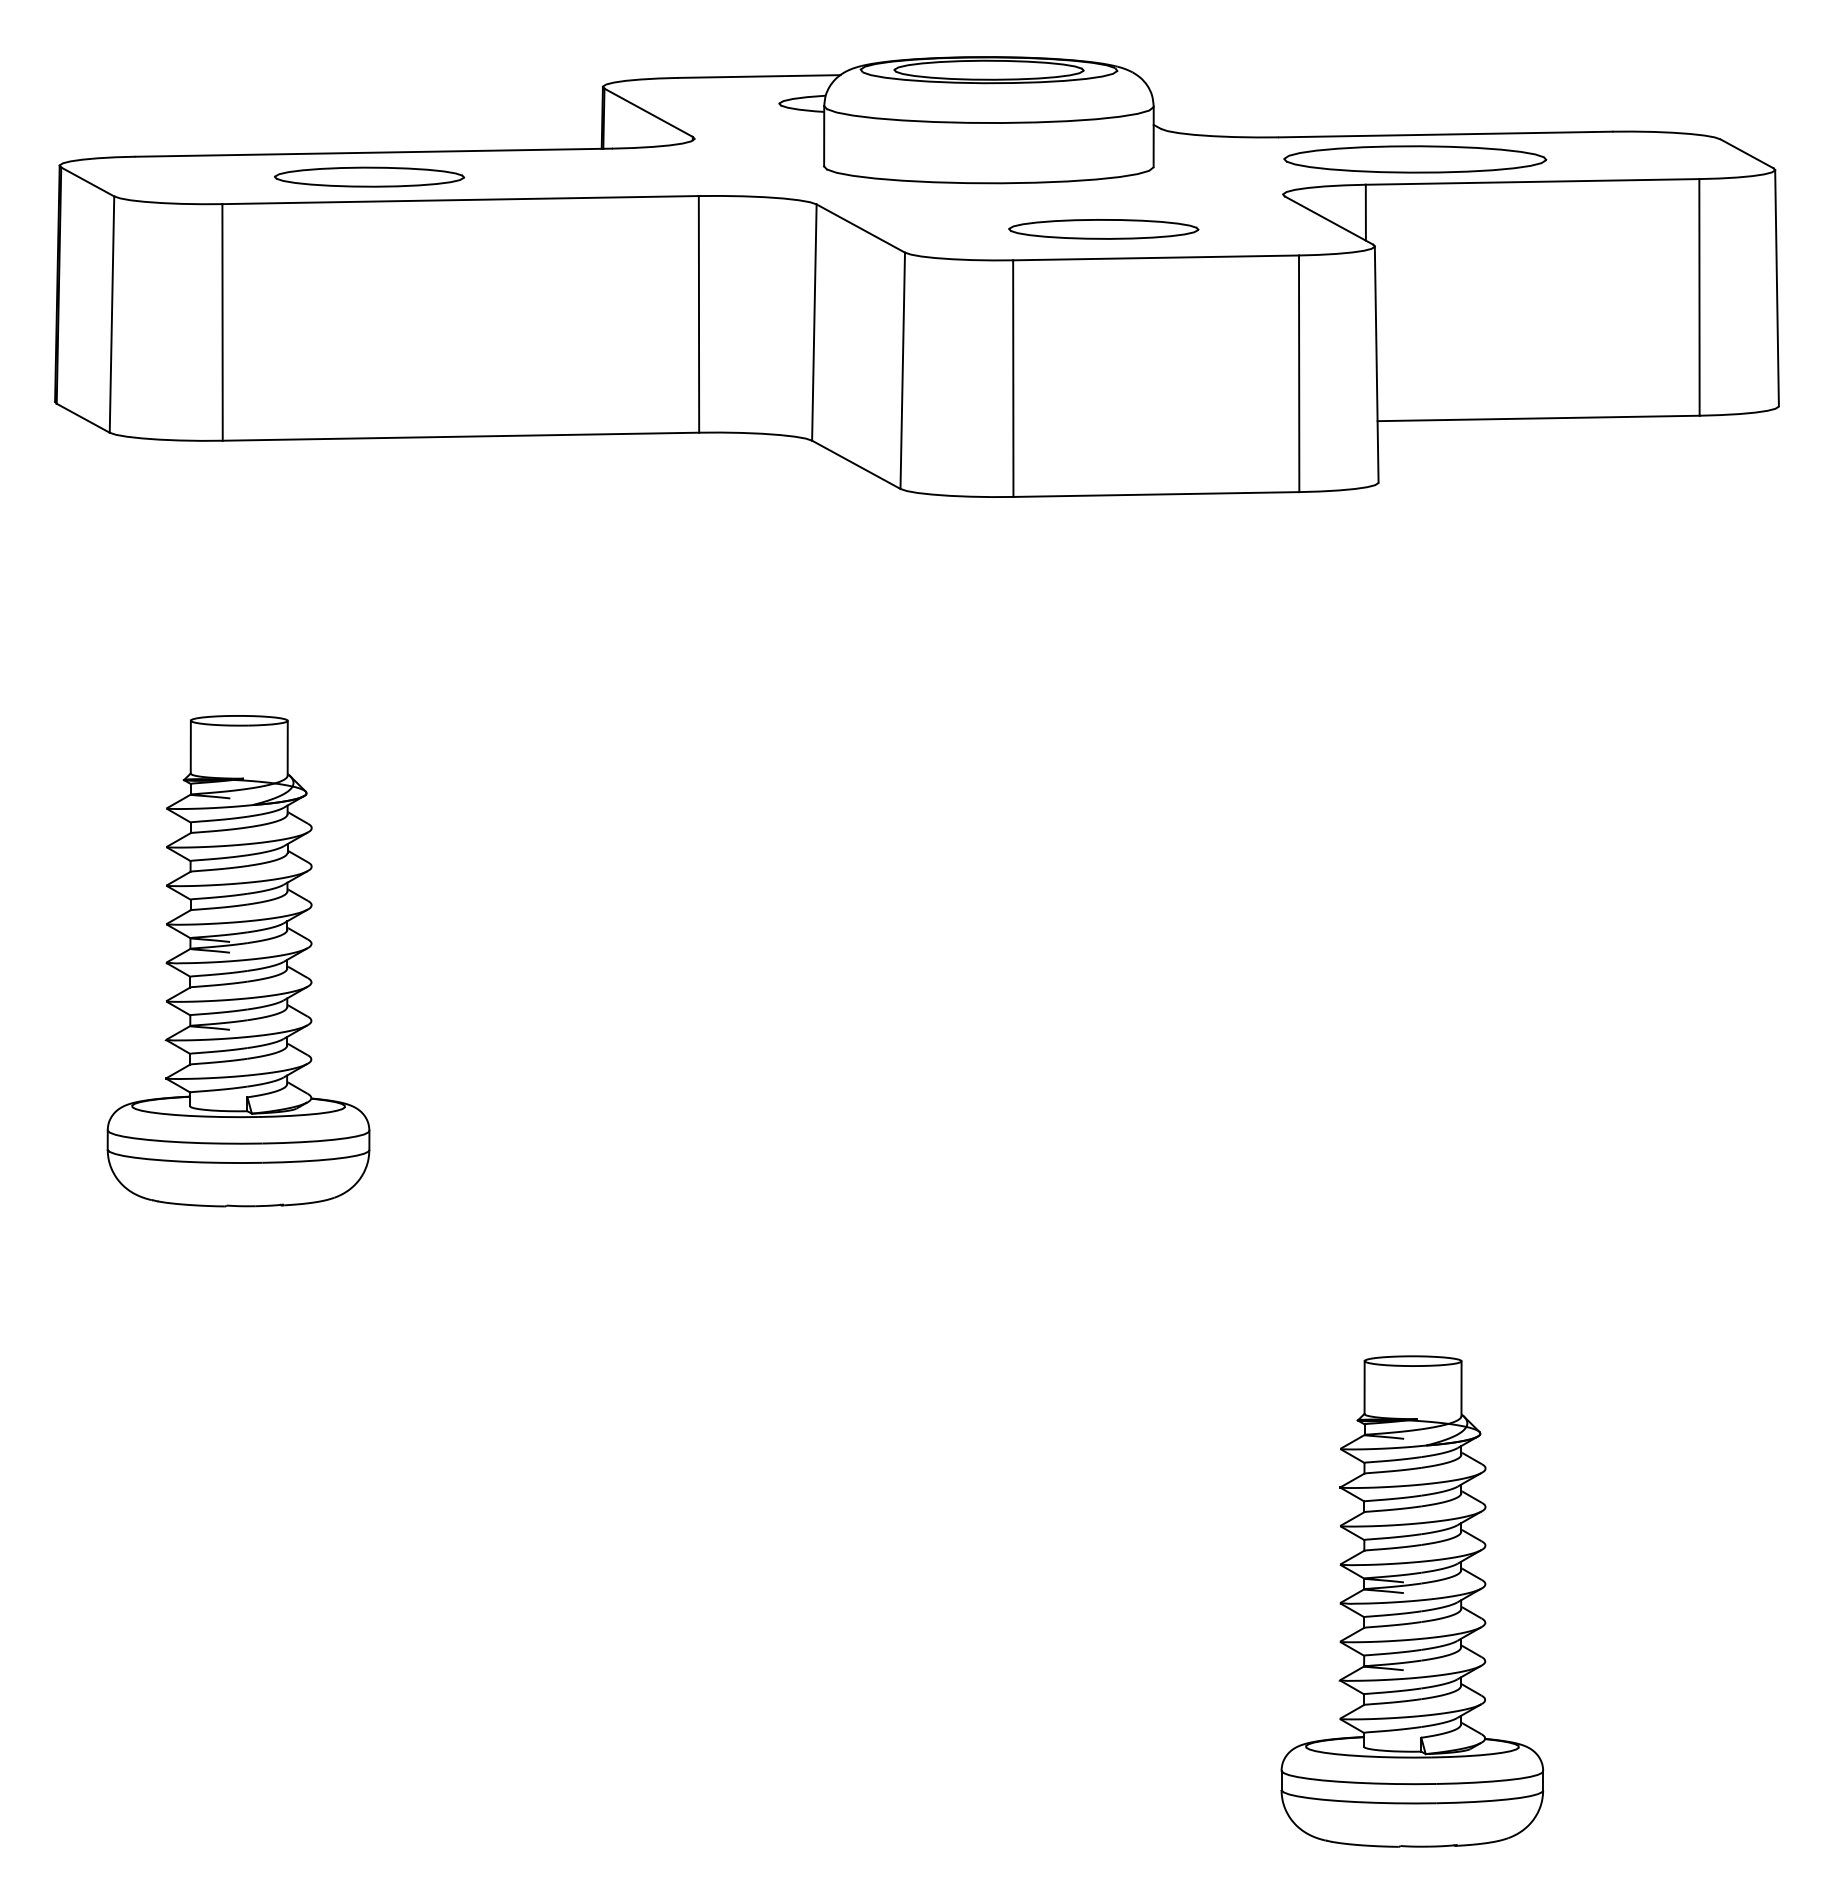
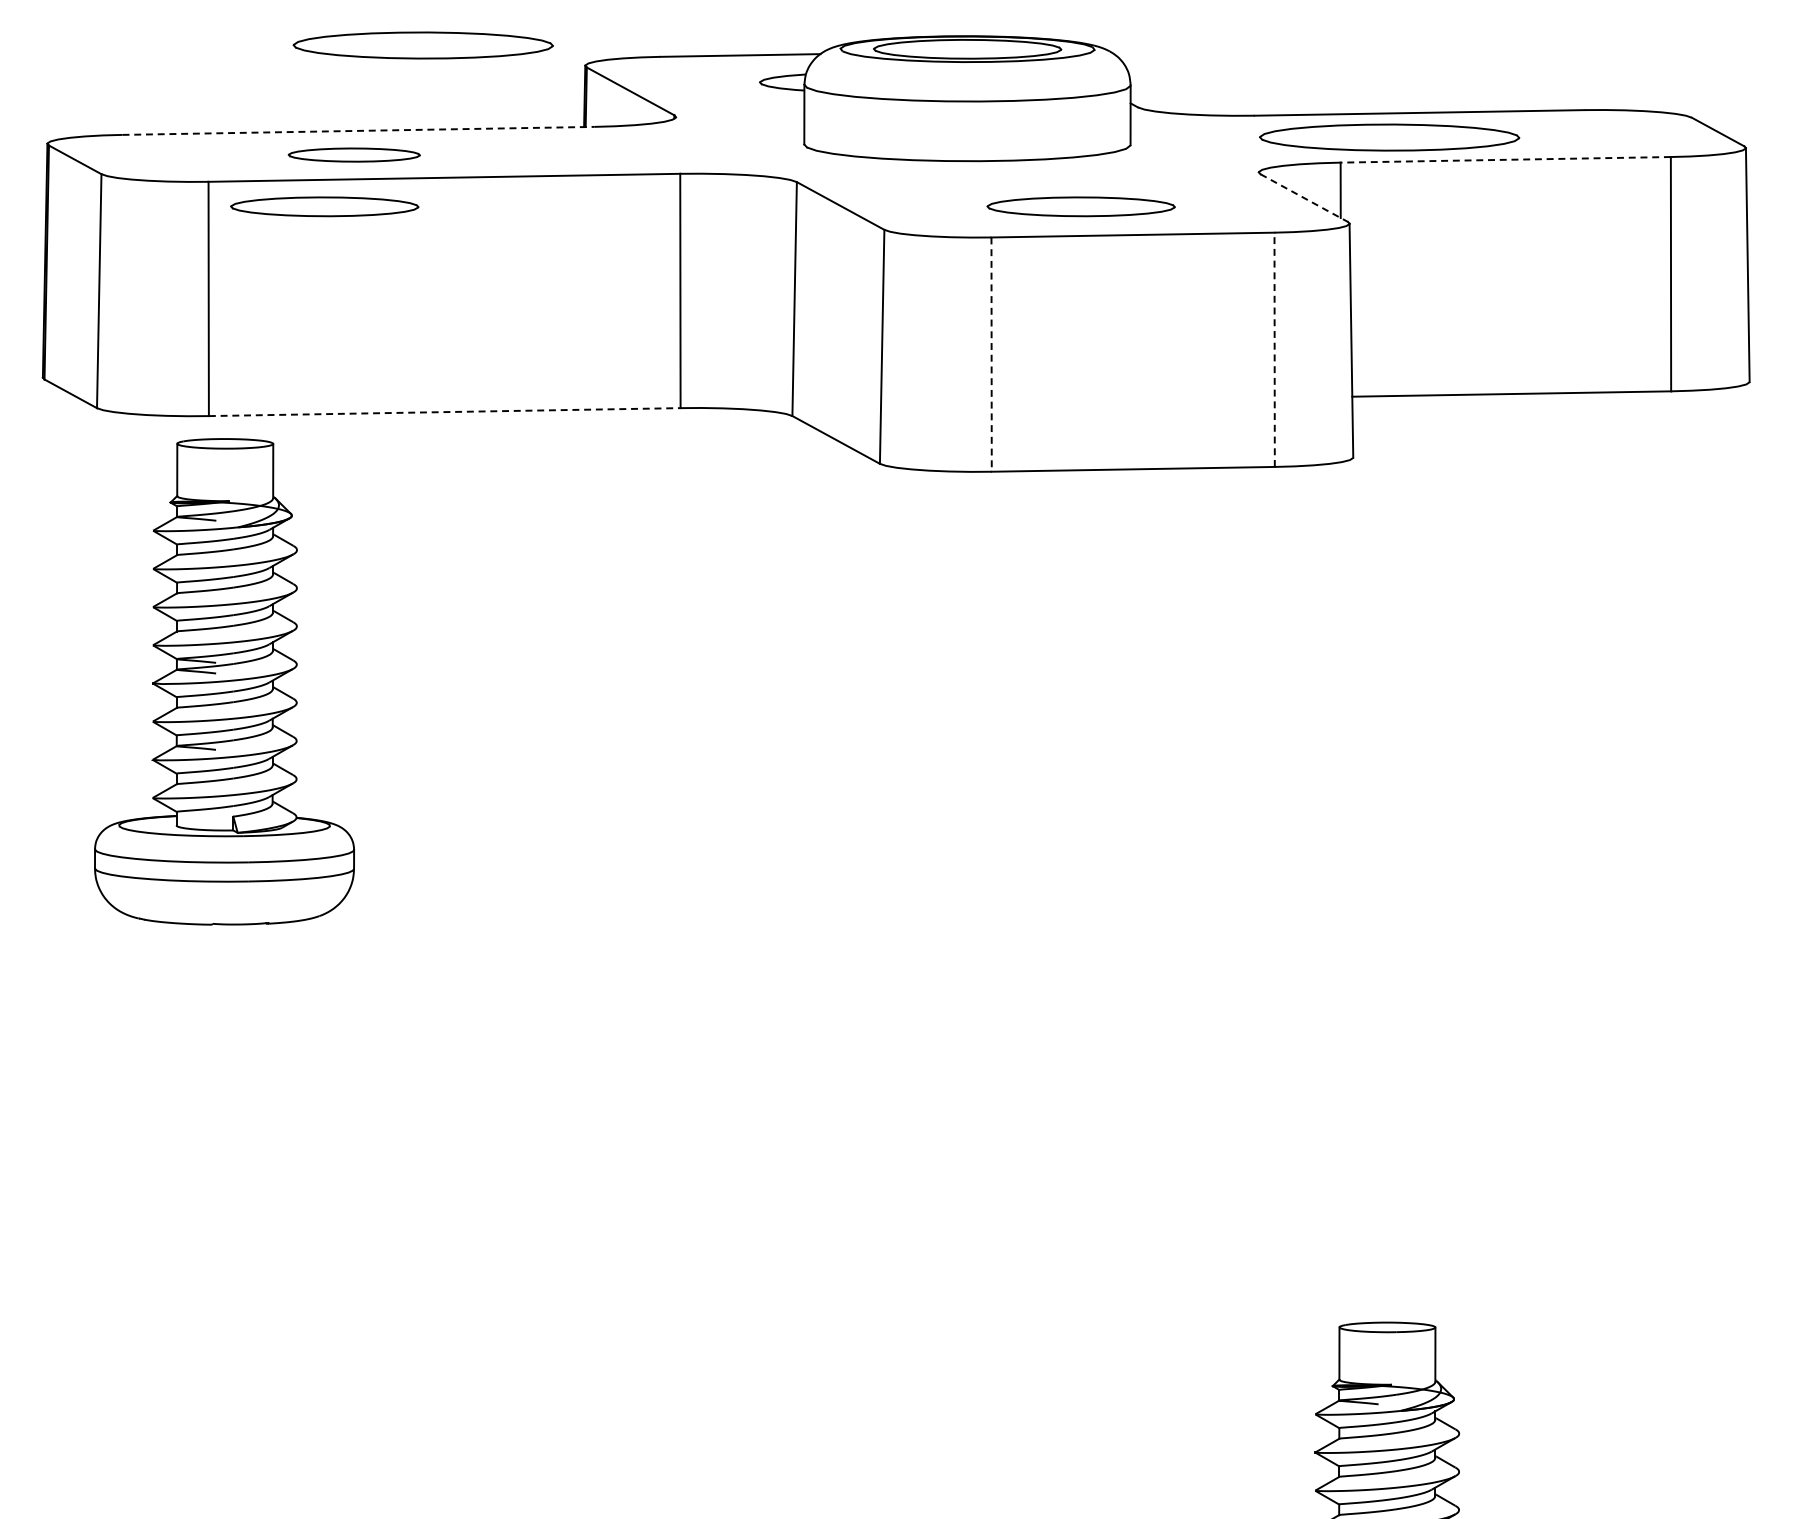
part: (439, 66) -> (423, 45), added
line: (374, 152) -> (359, 130), solid -> dashed
part: (369, 176) -> (354, 154), size x0.7
line: (1532, 181) -> (1505, 159), solid -> dashed
line: (1329, 220) -> (1304, 198), solid -> dashed
part: (339, 229) -> (324, 206), added
line: (1299, 373) -> (1274, 349), solid -> dashed
line: (1013, 379) -> (991, 355), solid -> dashed
line: (461, 436) -> (445, 411), solid -> dashed
part: (238, 961) -> (224, 682), moved

